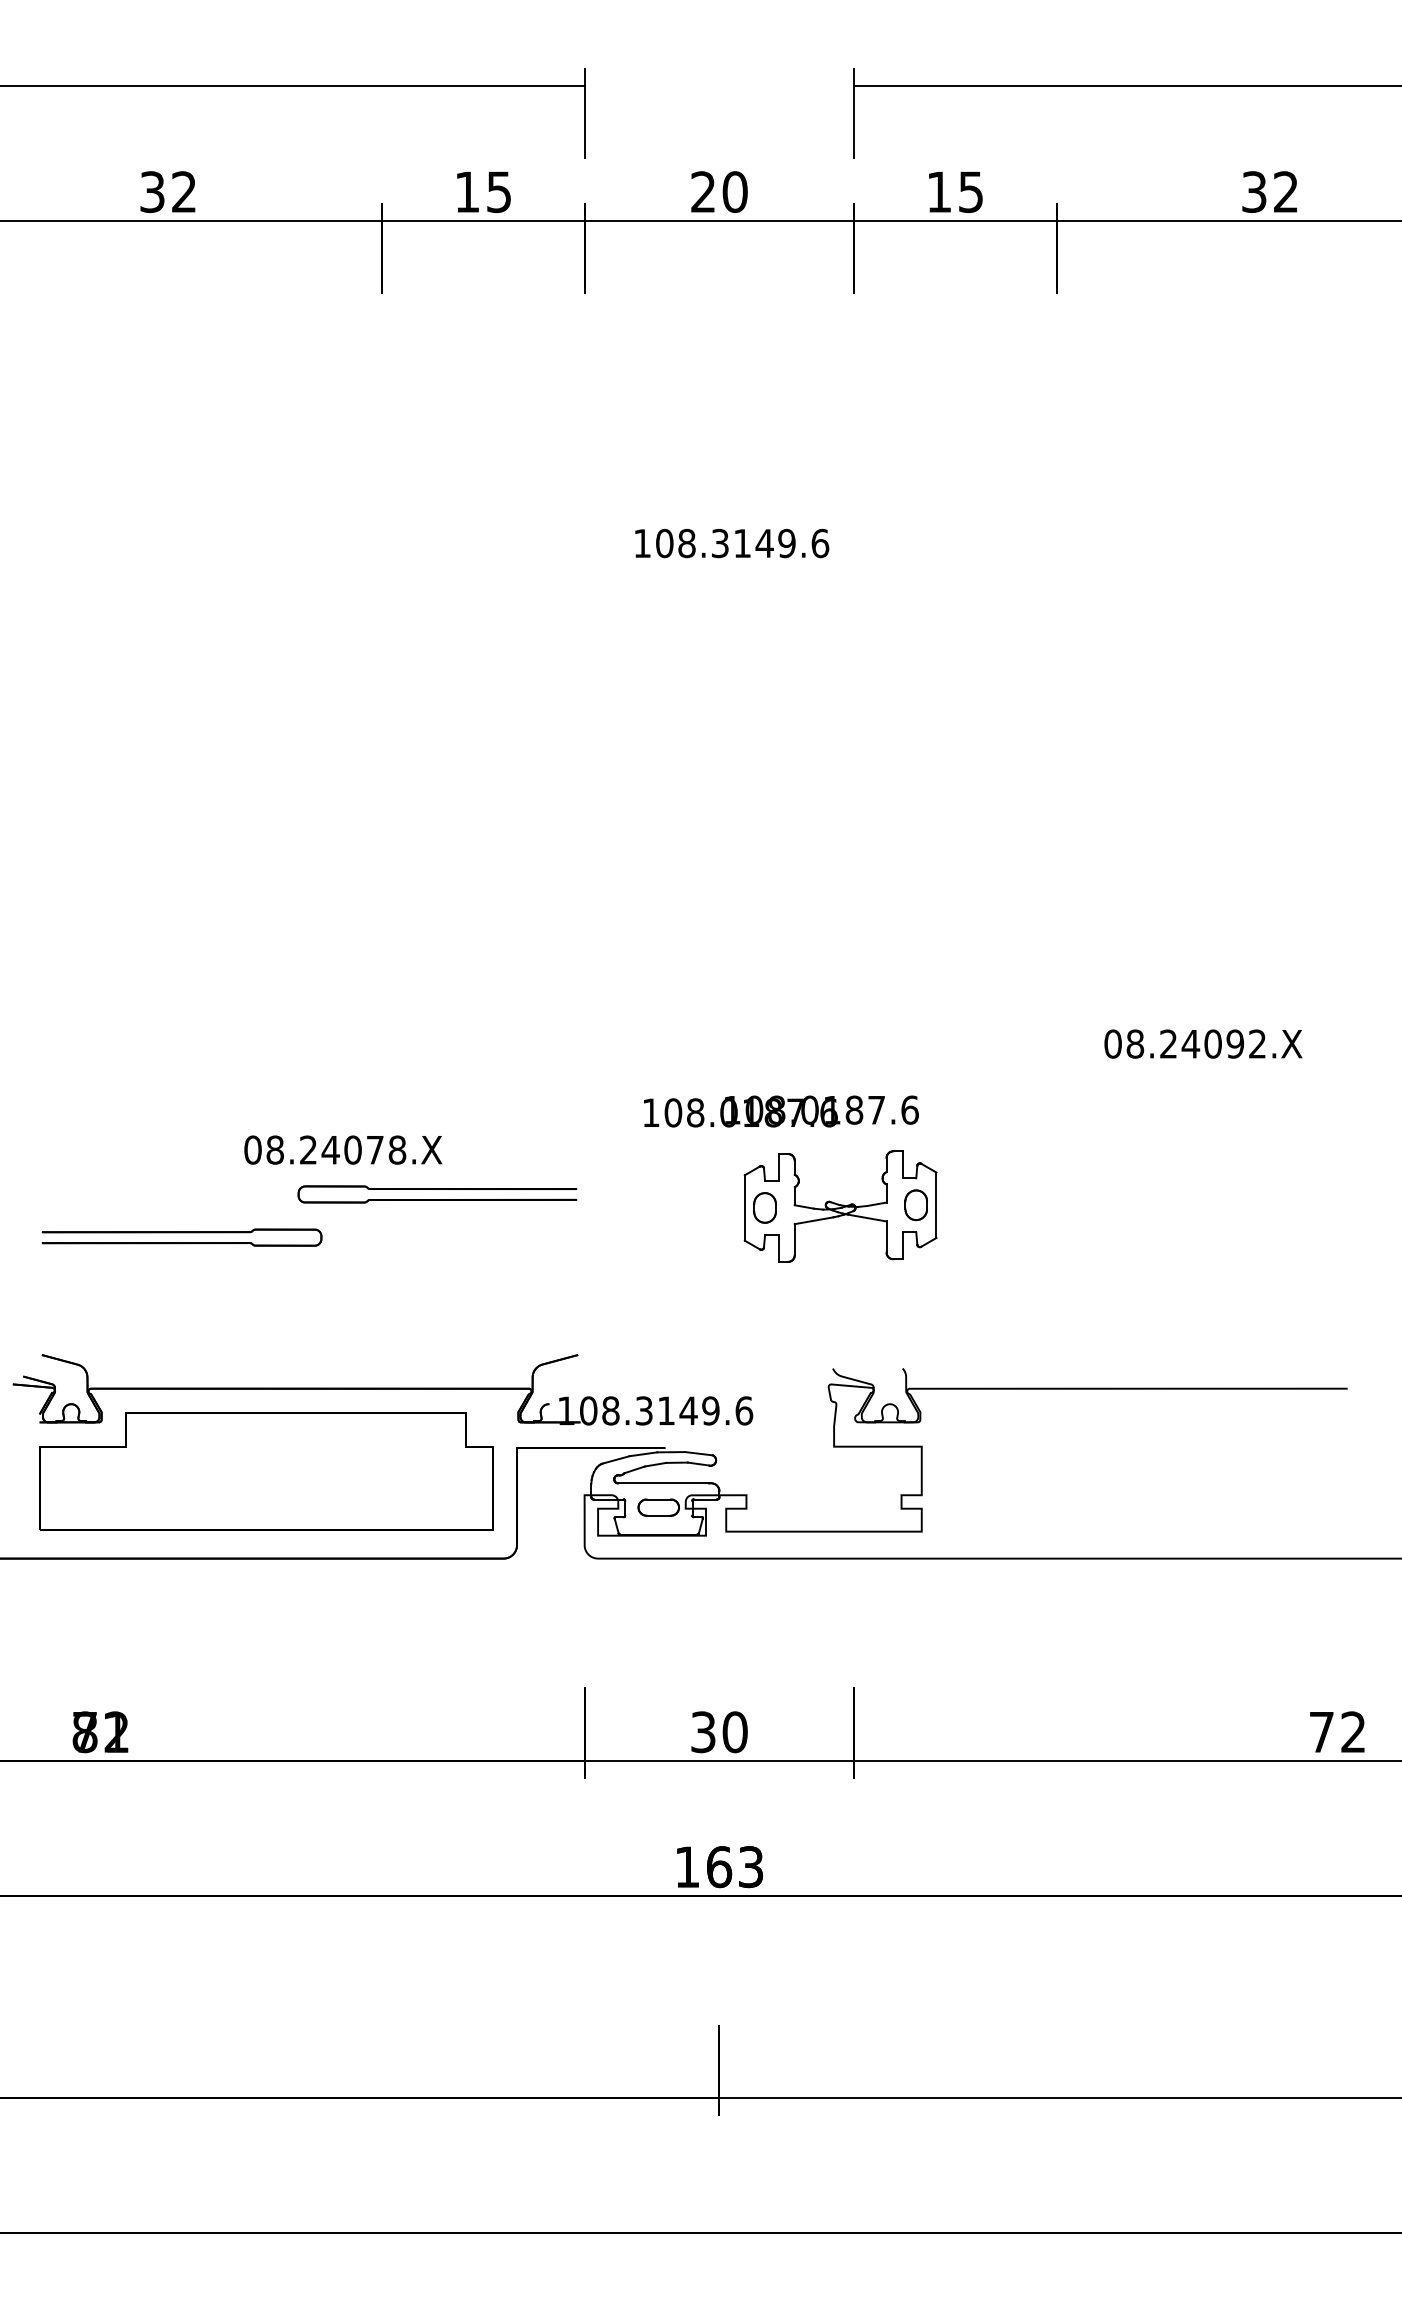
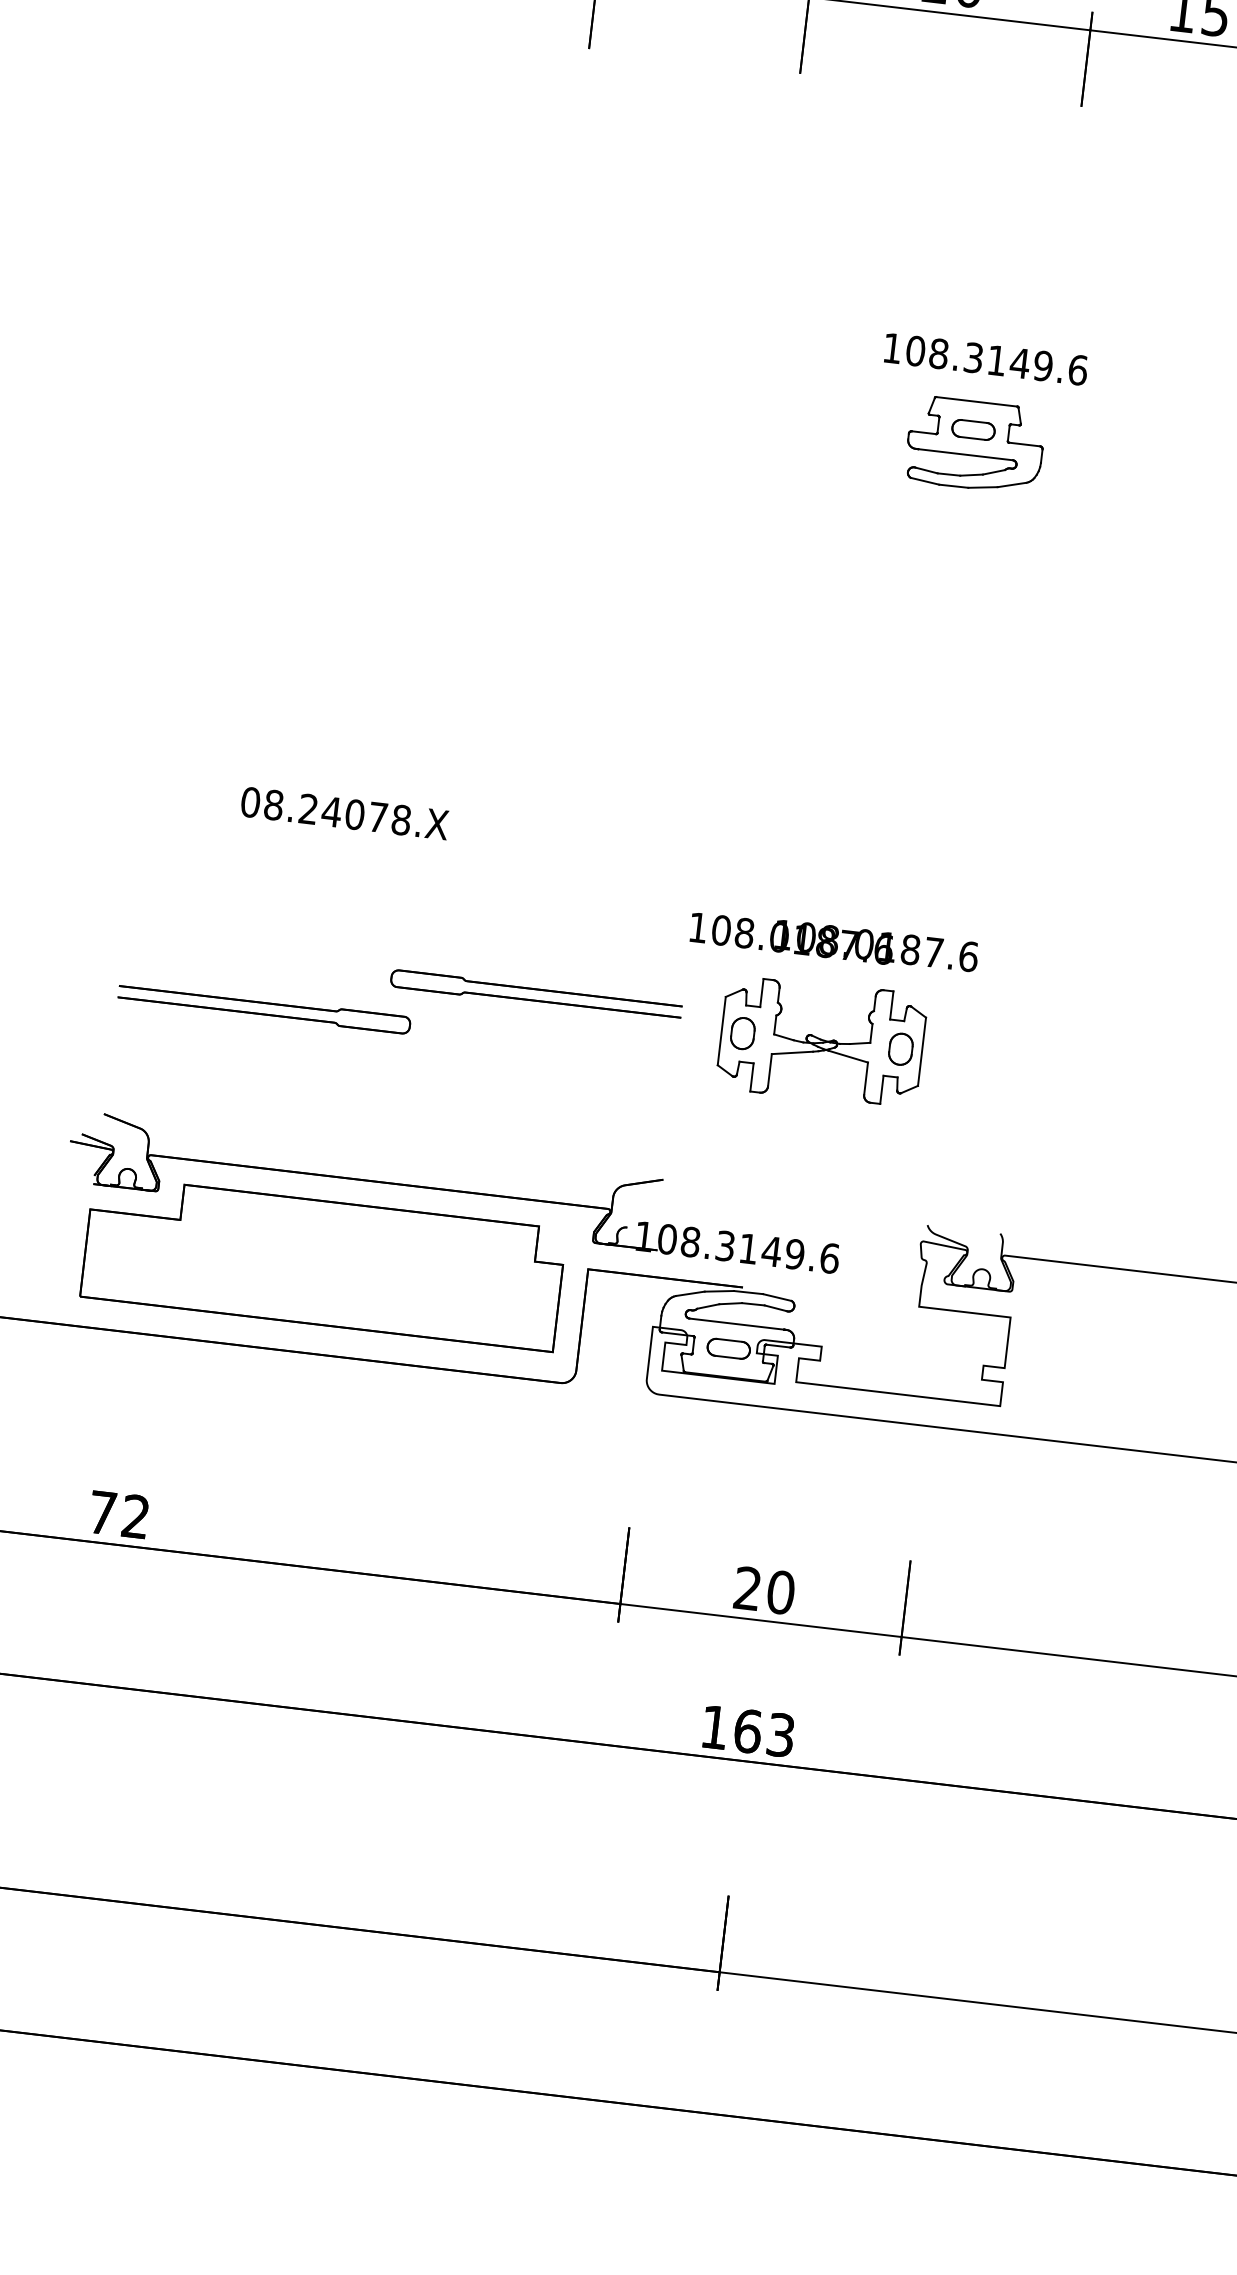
text: (732, 543) -> (986, 359), moved
part: (791, 625) -> (975, 444), added
text: (781, 1111) -> (834, 942), moved
text: (343, 1149) -> (345, 812), moved
part: (840, 1206) -> (821, 1041), moved
text: (100, 1732) -> (118, 1515), 81 -> 72
text: (703, 1732) -> (747, 1588), 30 -> 20

